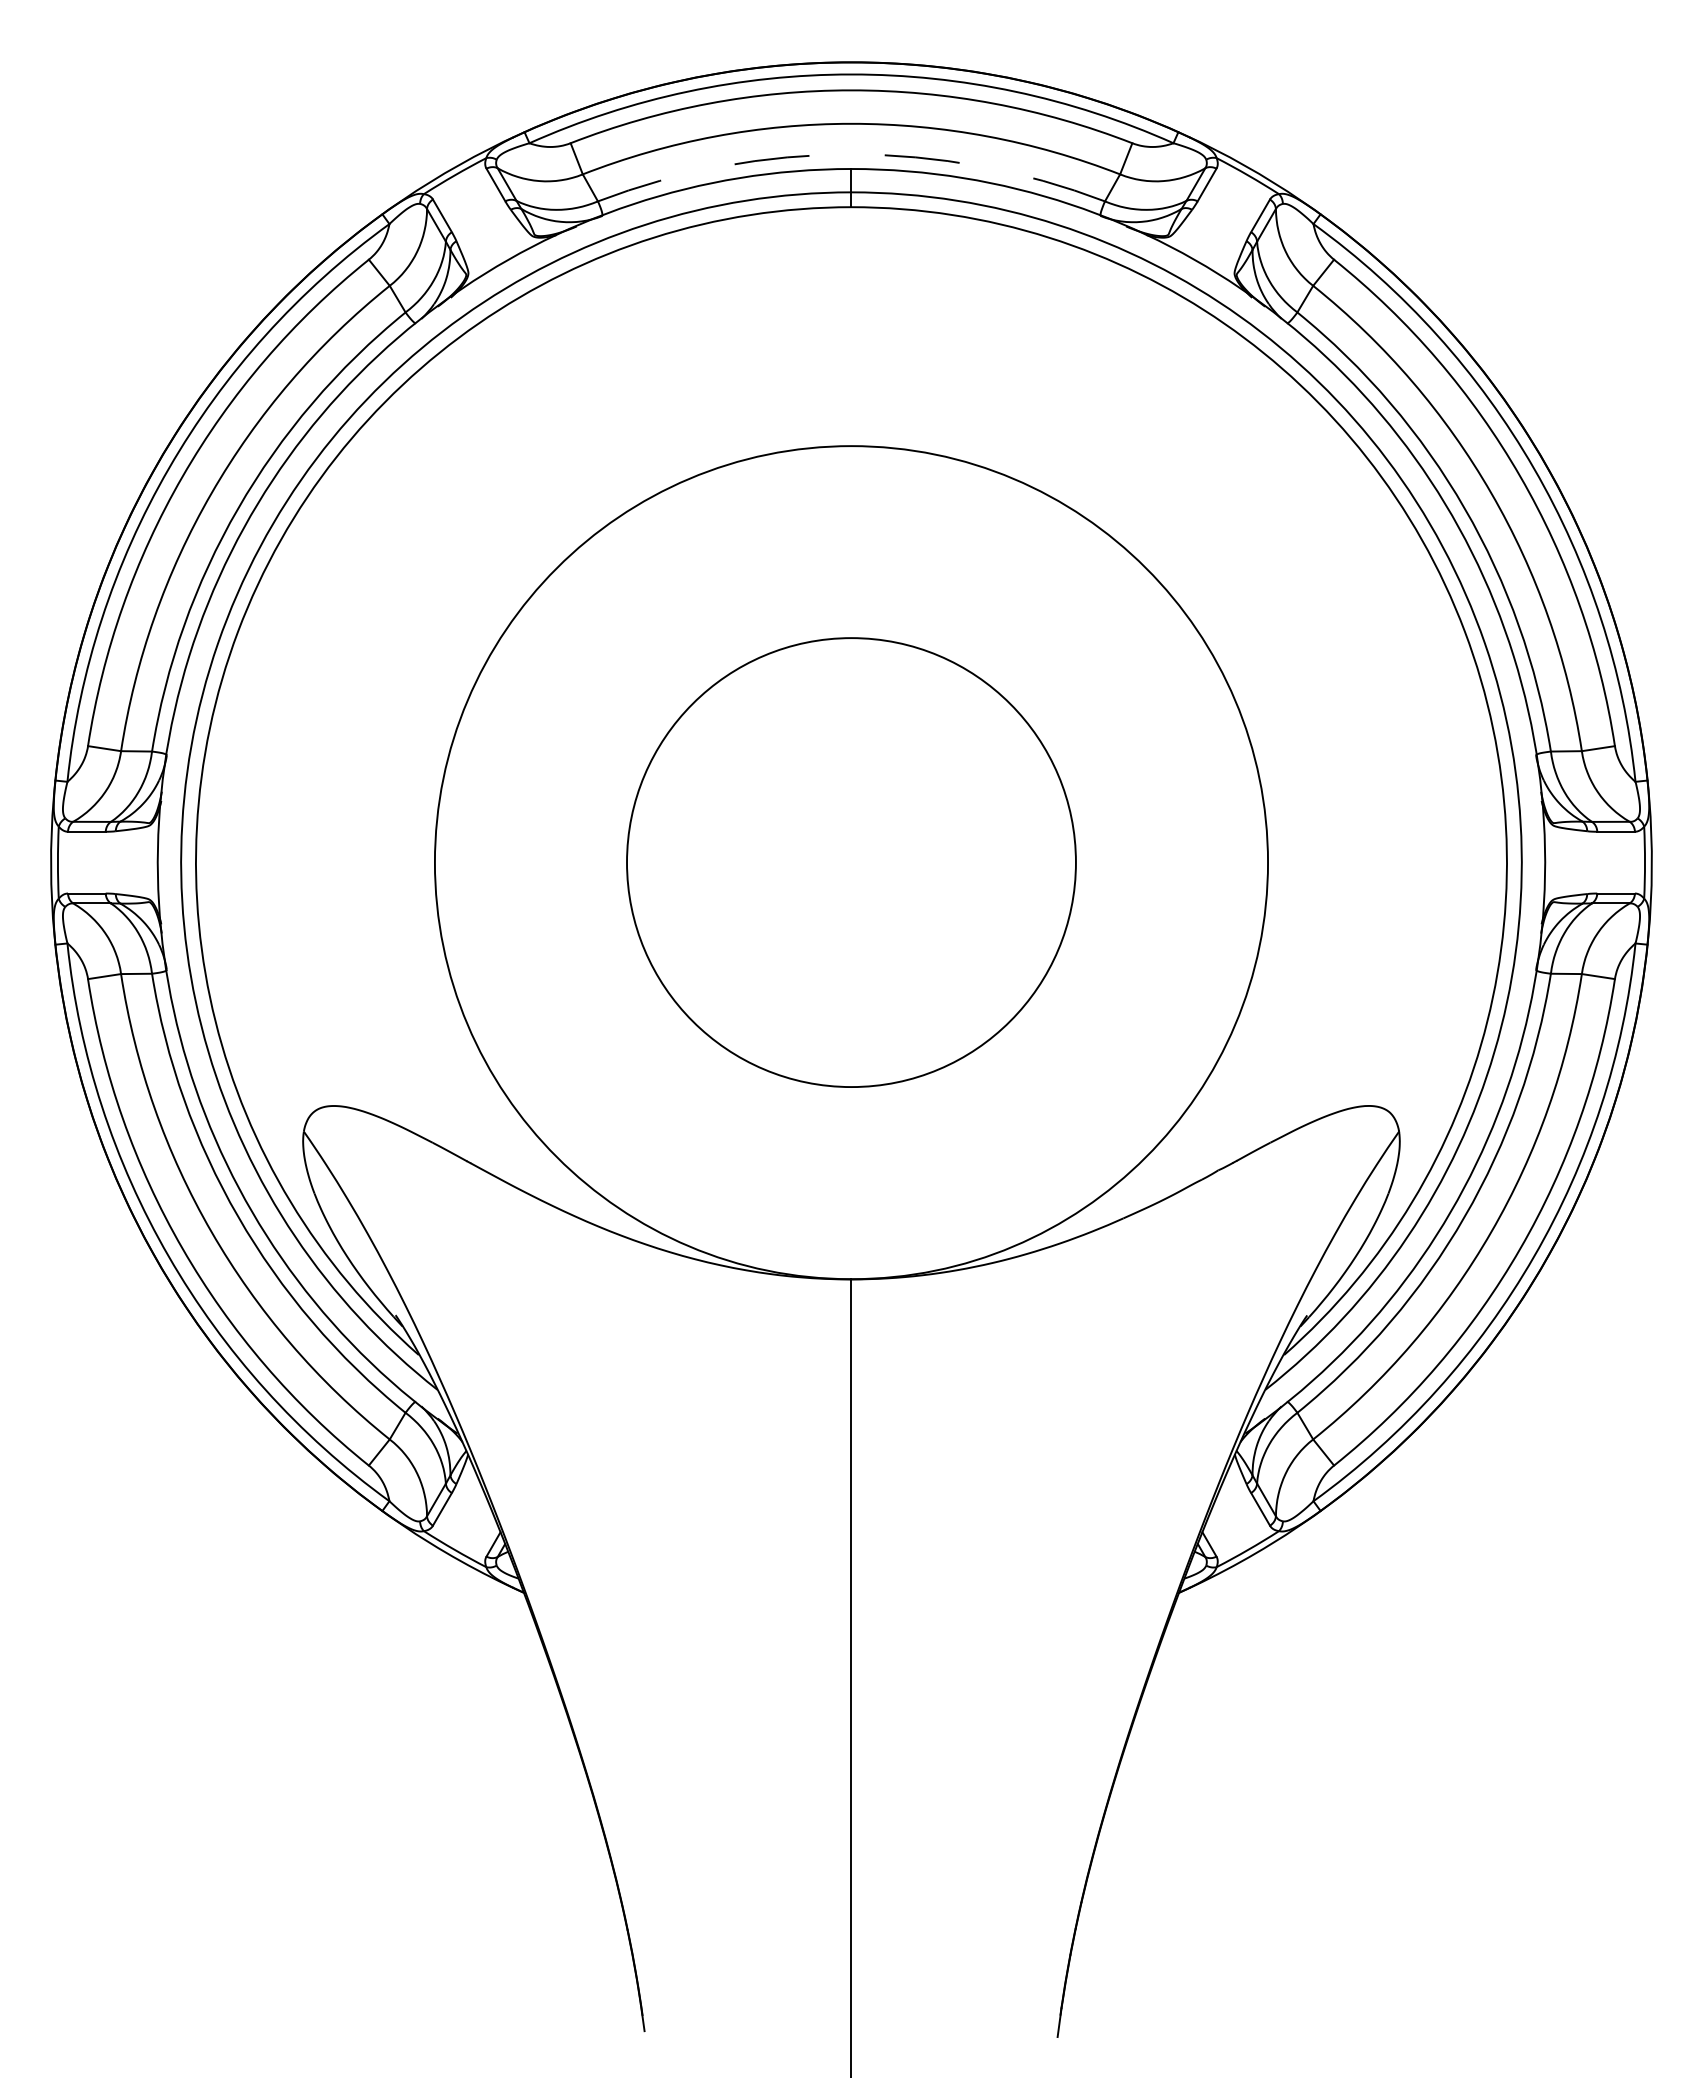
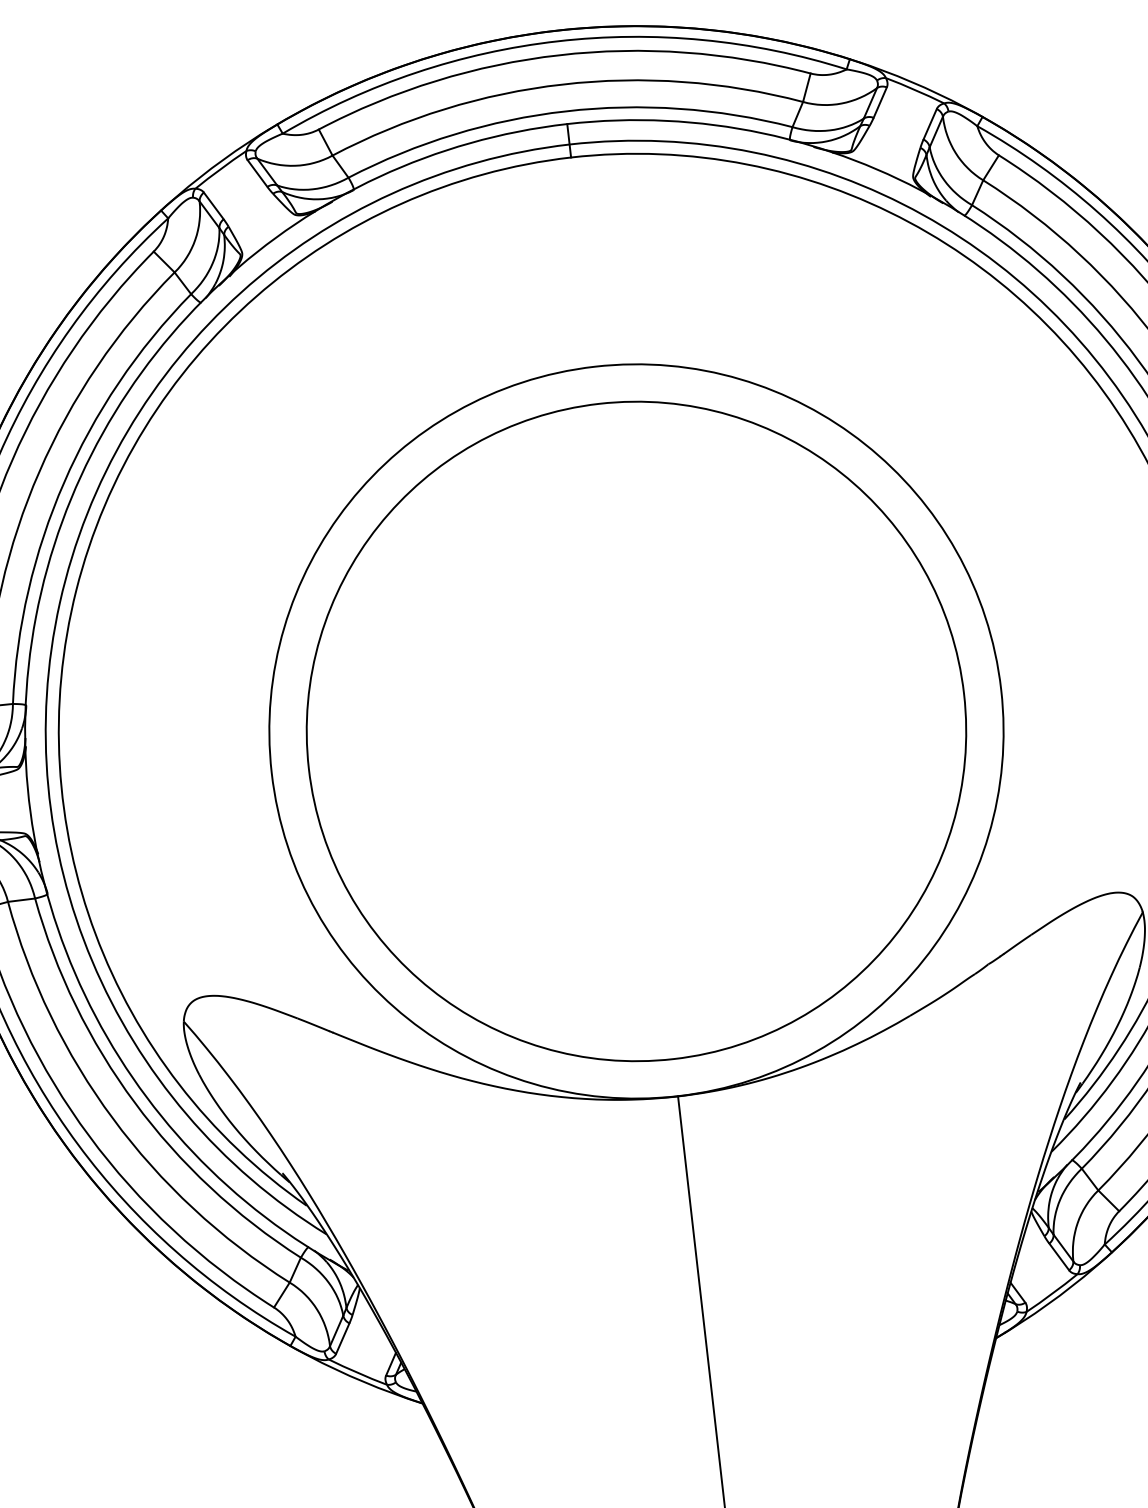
arc: (851, 154) -> (565, 111), dashed -> solid
circle: (851, 862) -> (636, 731), size x1.67

